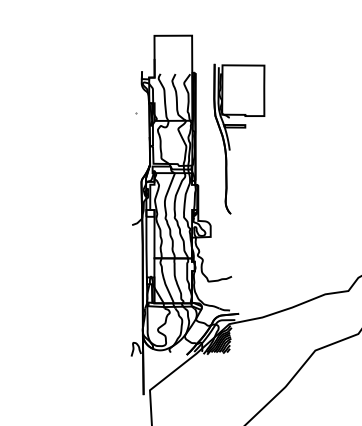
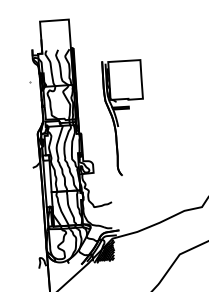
part: (239, 128) -> (124, 109), moved

